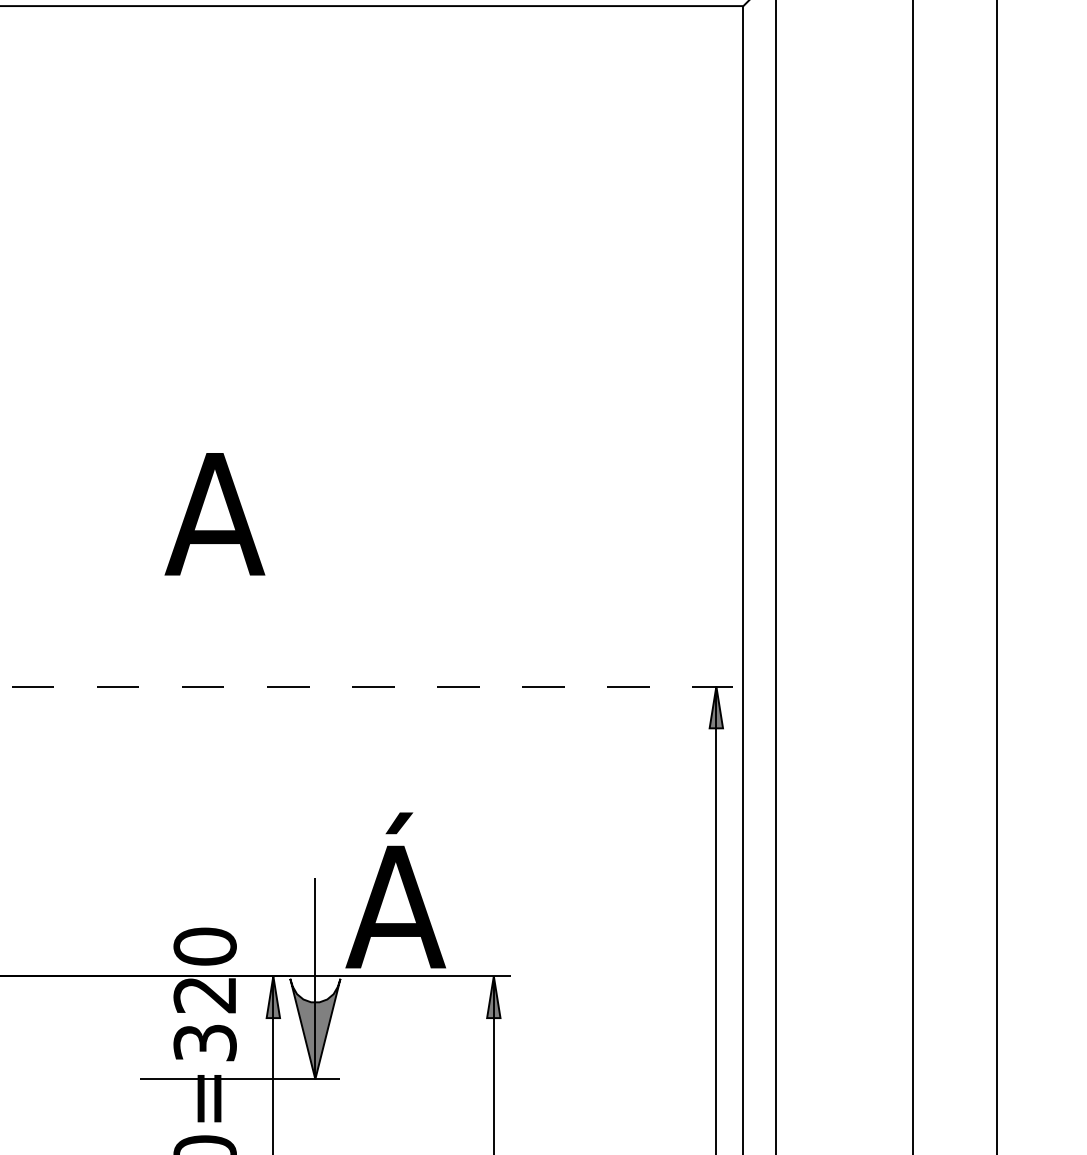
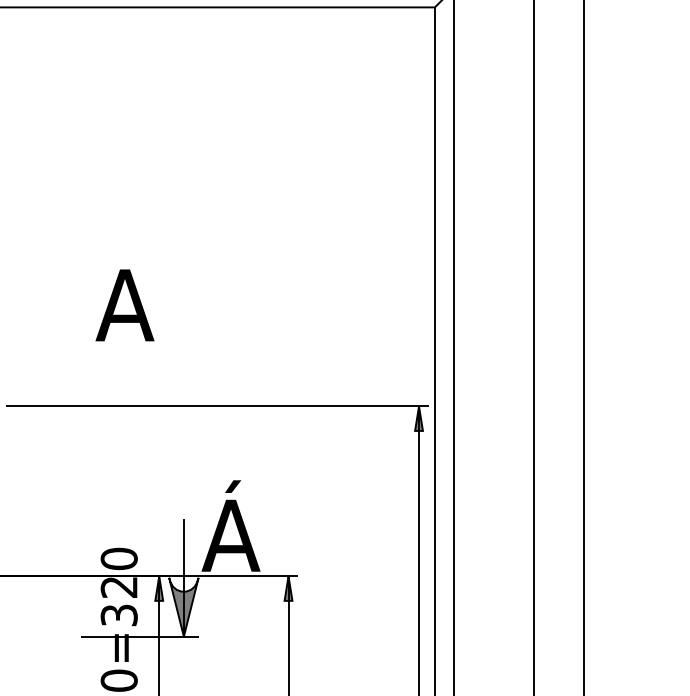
line: (372, 686) -> (217, 406), dashed -> solid

